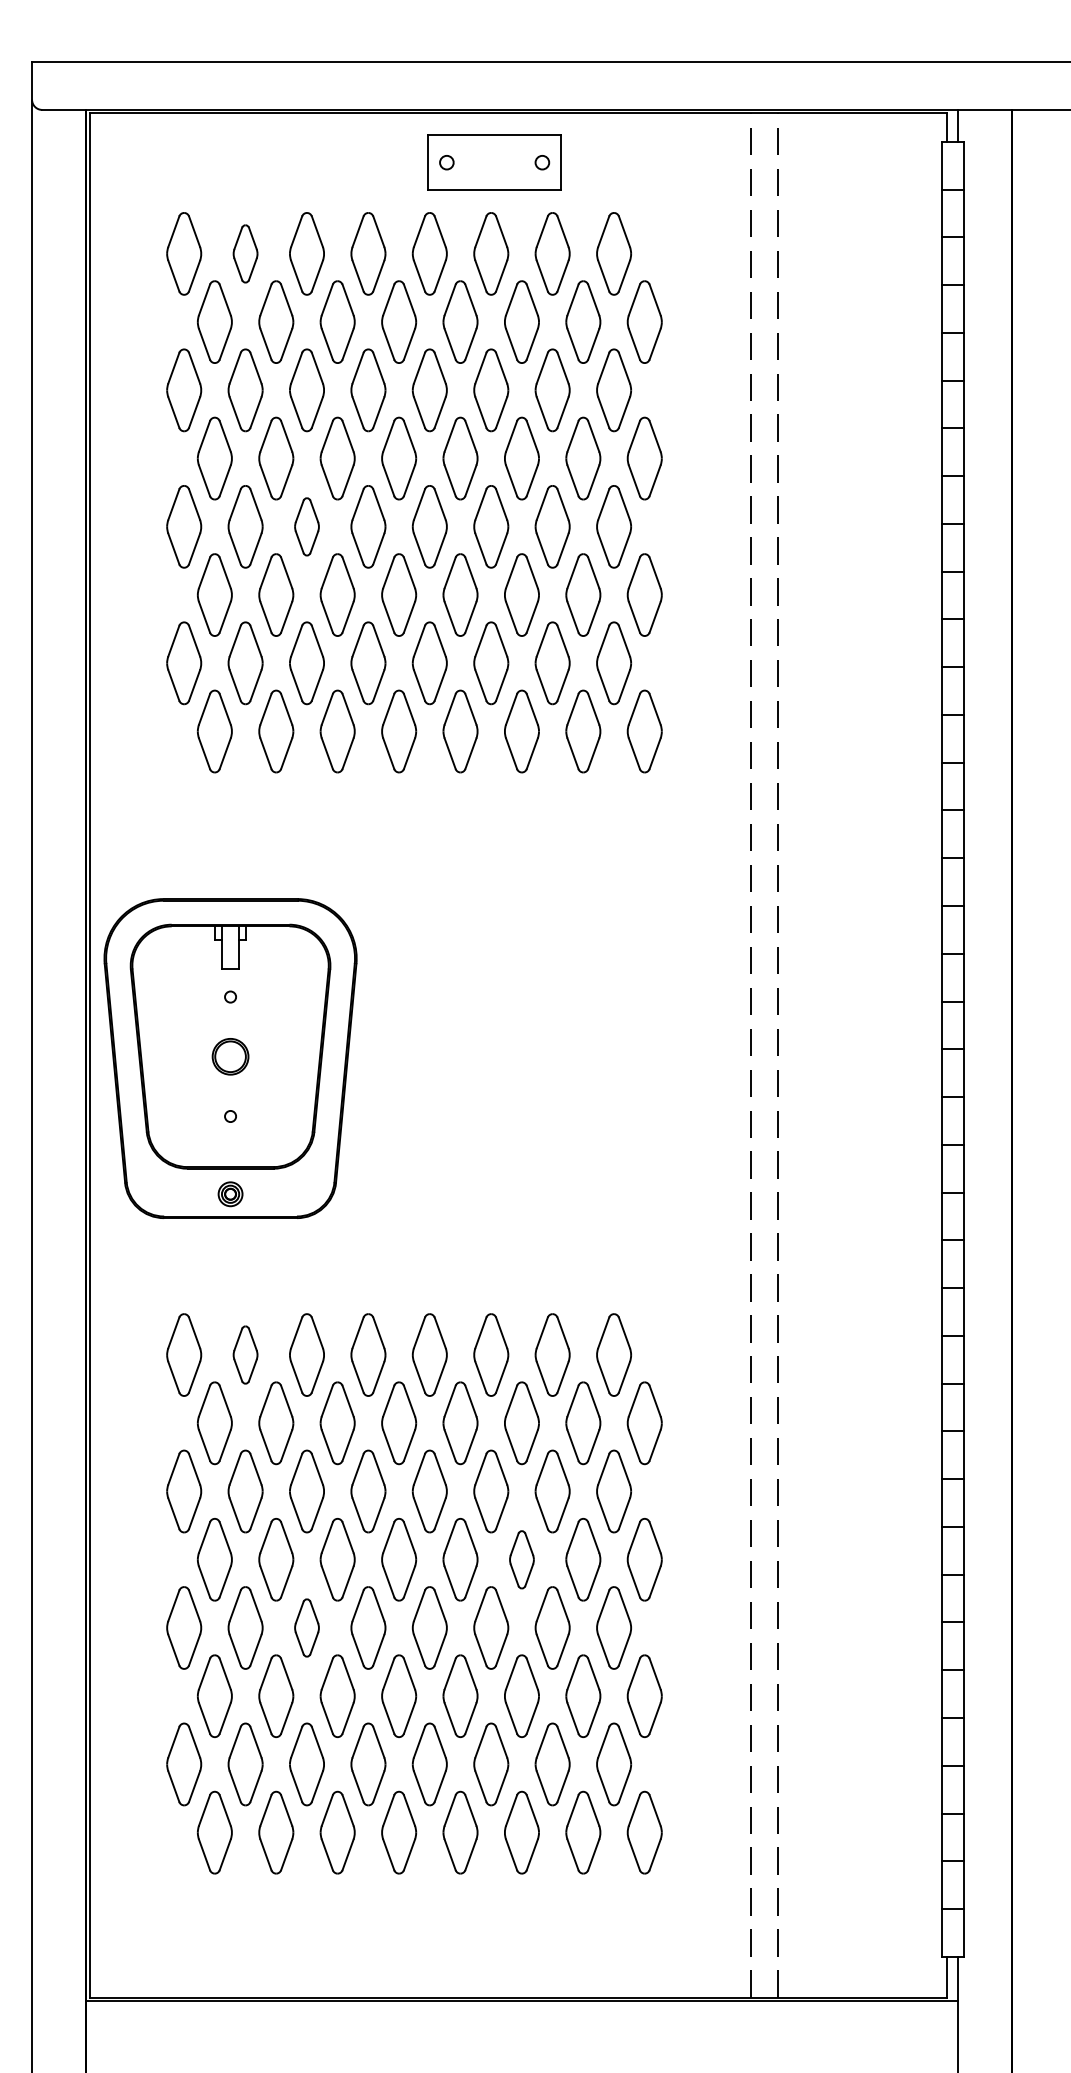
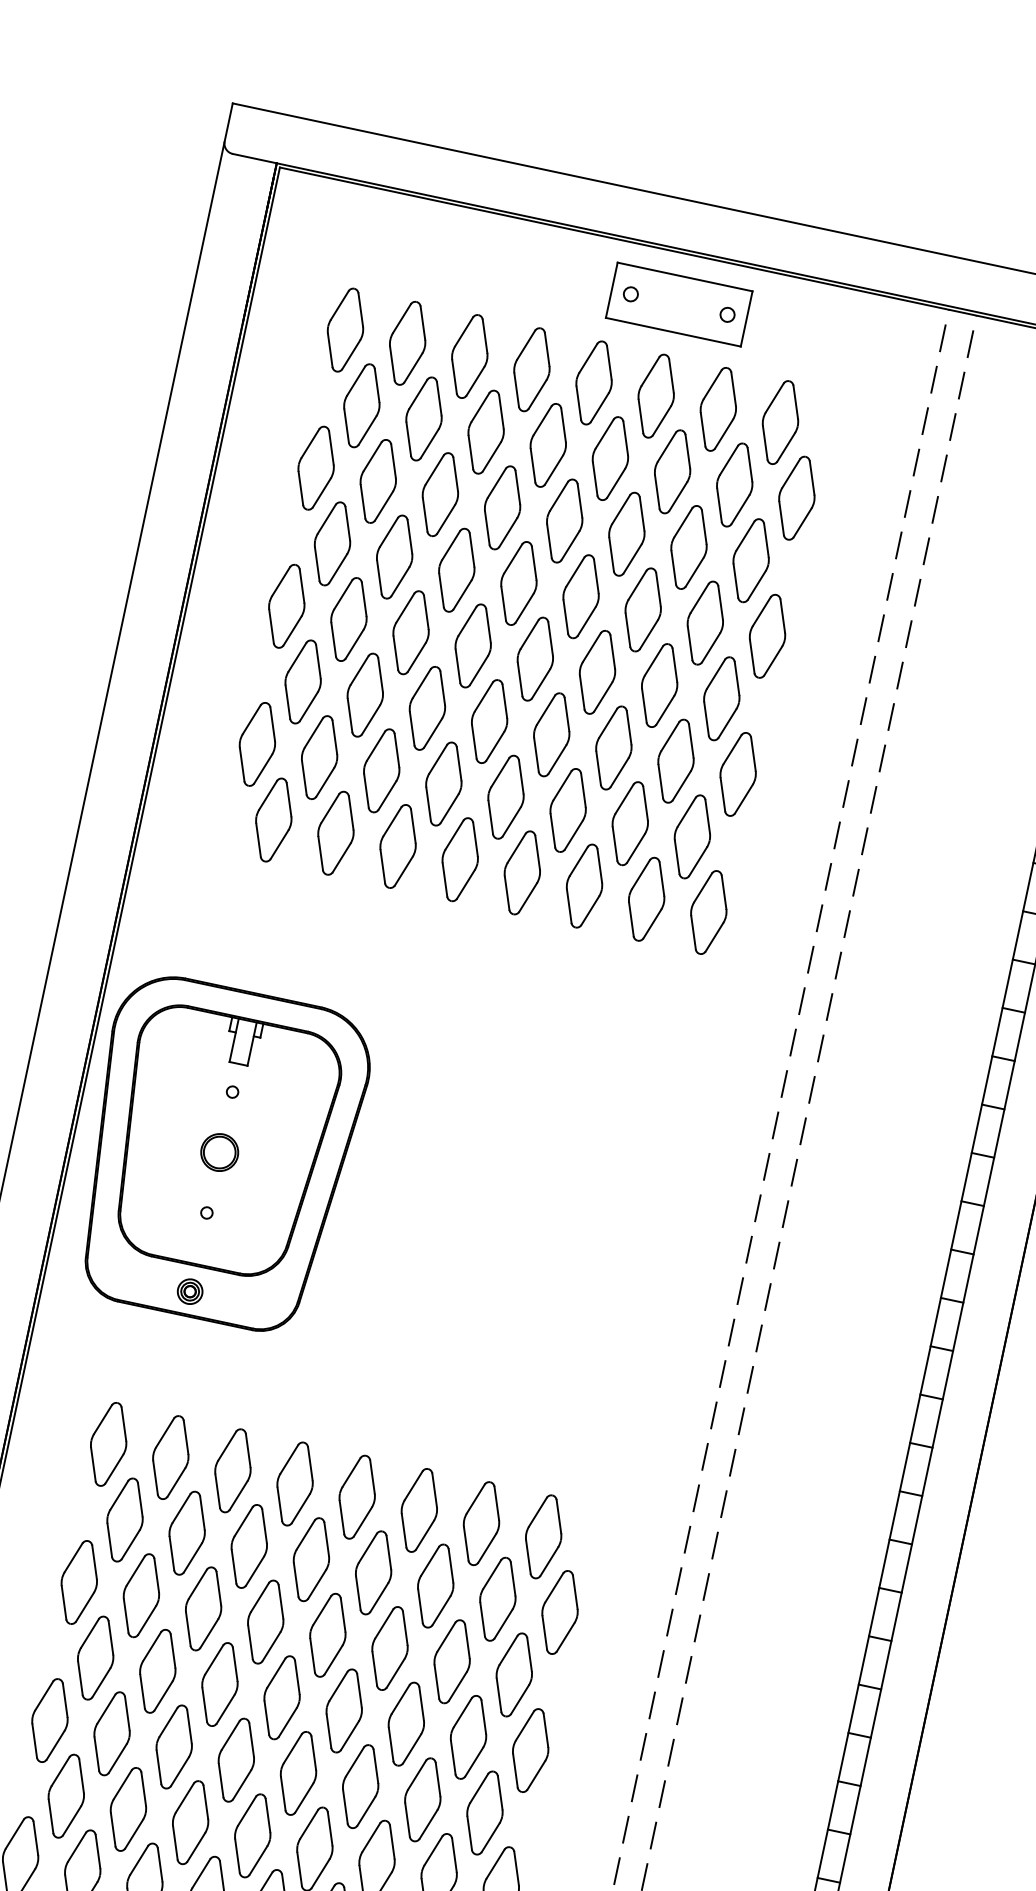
part: (245, 253) -> (407, 342), size x1.43
part: (306, 526) -> (410, 632), size x1.43
part: (245, 1354) -> (170, 1457), size x1.43
part: (521, 1559) -> (405, 1723), size x1.43
part: (306, 1627) -> (173, 1746), size x1.43

